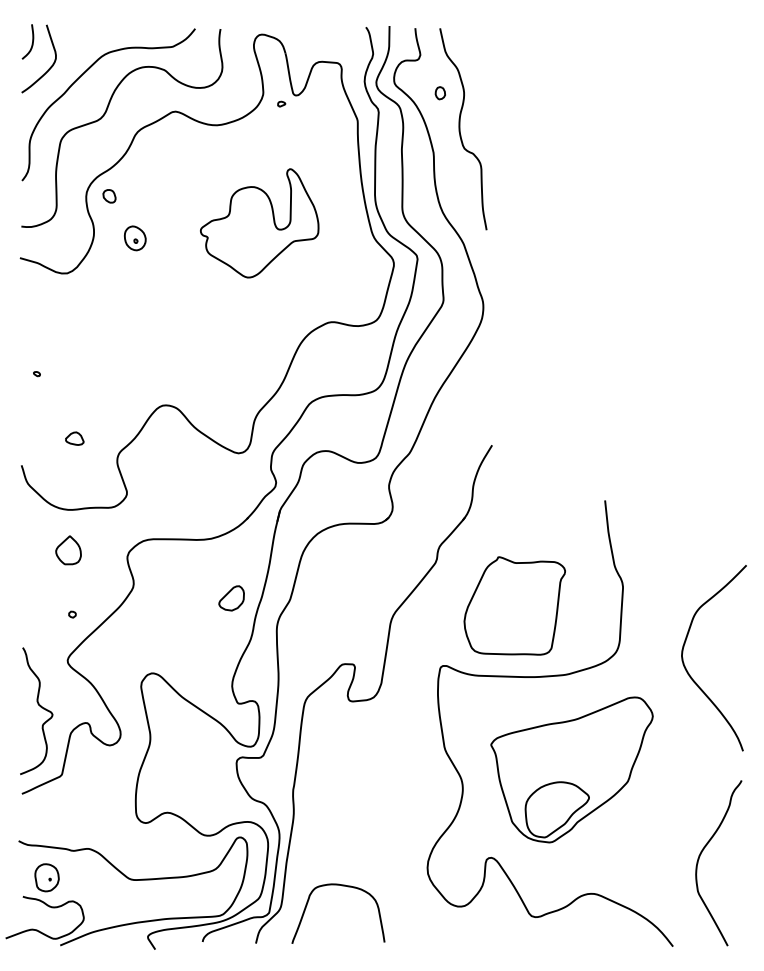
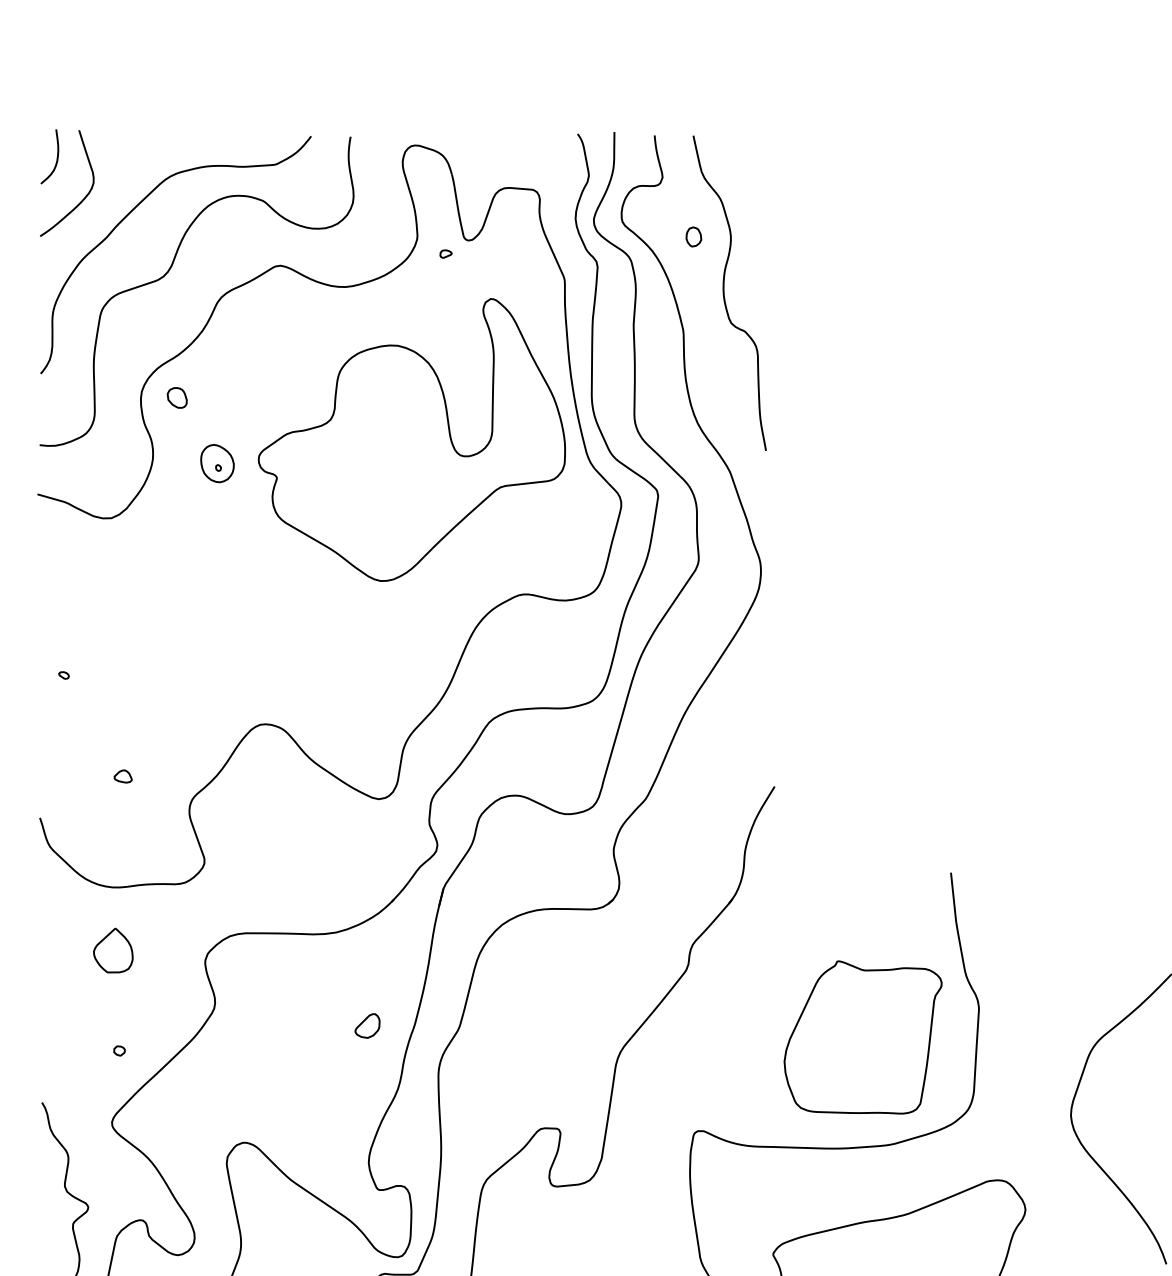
part: (259, 223) -> (411, 440), size x1.67
part: (74, 438) -> (122, 776), size x0.62
part: (230, 598) -> (366, 1025), size x0.62
part: (514, 605) -> (862, 1036), moved

